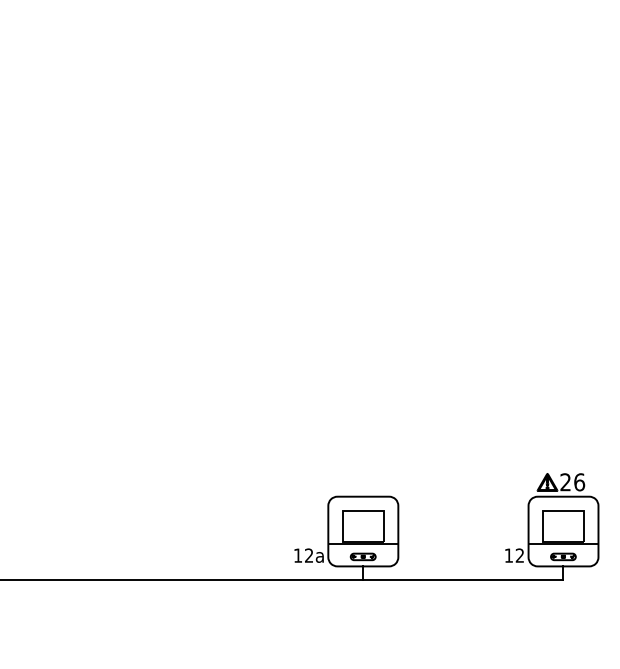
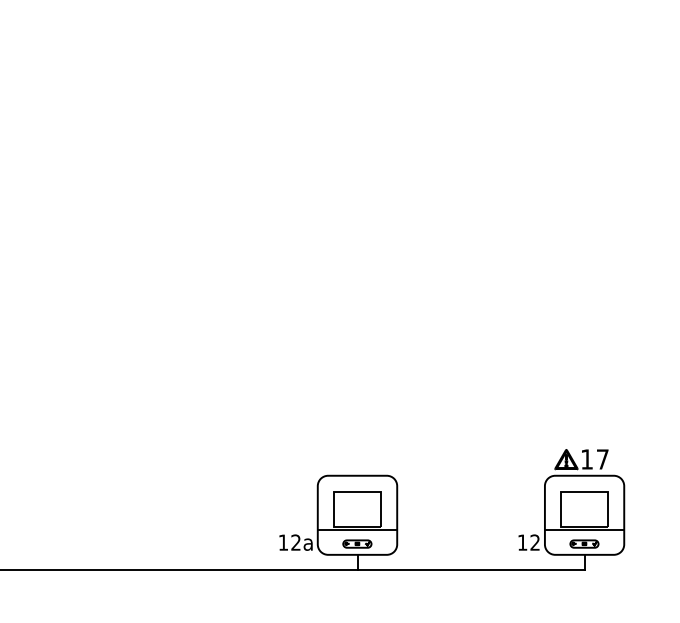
text: (572, 482) -> (594, 459), 26 -> 17

